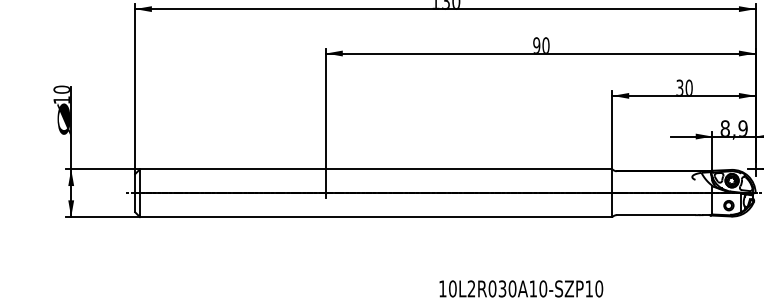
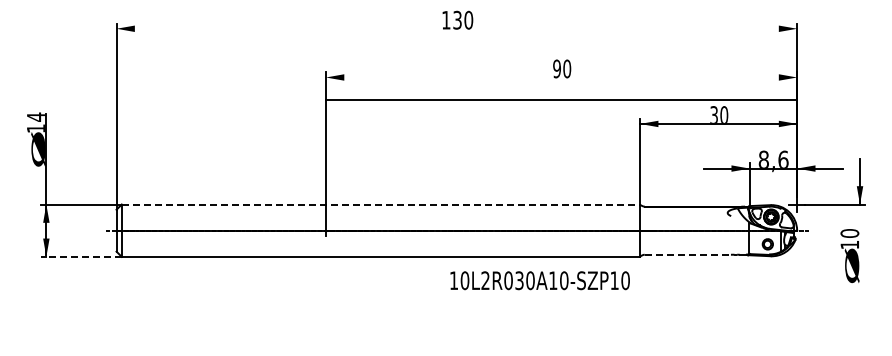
line: (445, 8) -> (456, 28), removed
line: (540, 53) -> (561, 99), moved
text: (61, 89) -> (35, 116), 10 -> 14
text: (743, 127) -> (783, 158), 8,9 -> 8,6
line: (376, 169) -> (381, 204), solid -> dashed
line: (656, 214) -> (688, 254), solid -> dashed
line: (102, 216) -> (80, 256), solid -> dashed
text: (520, 288) -> (539, 280), moved

